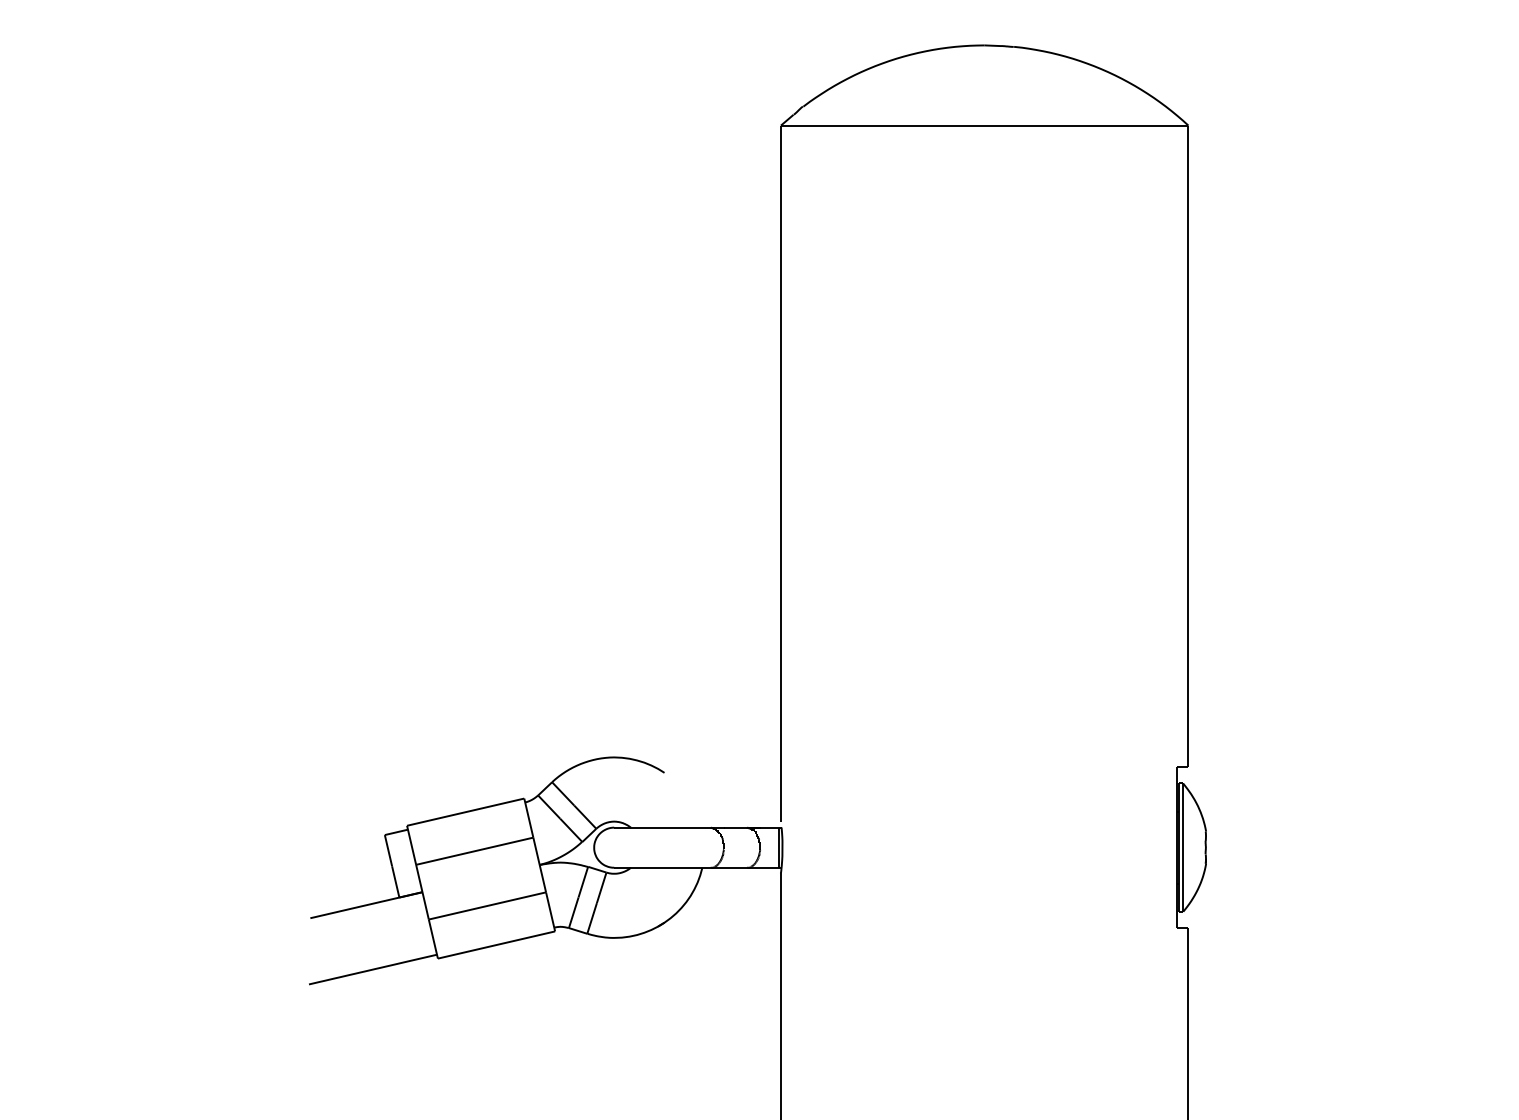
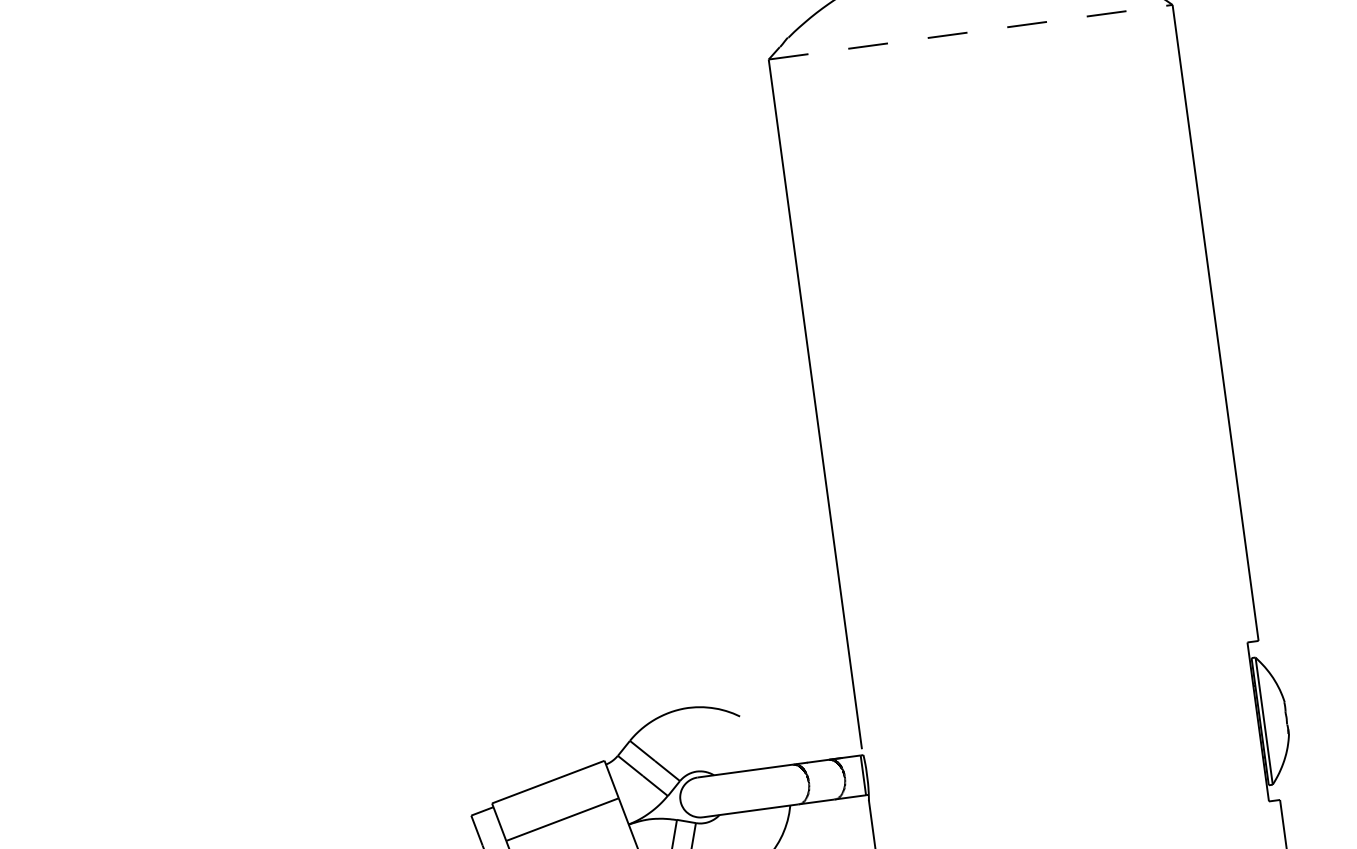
line: (984, 125) -> (970, 32), solid -> dashed

